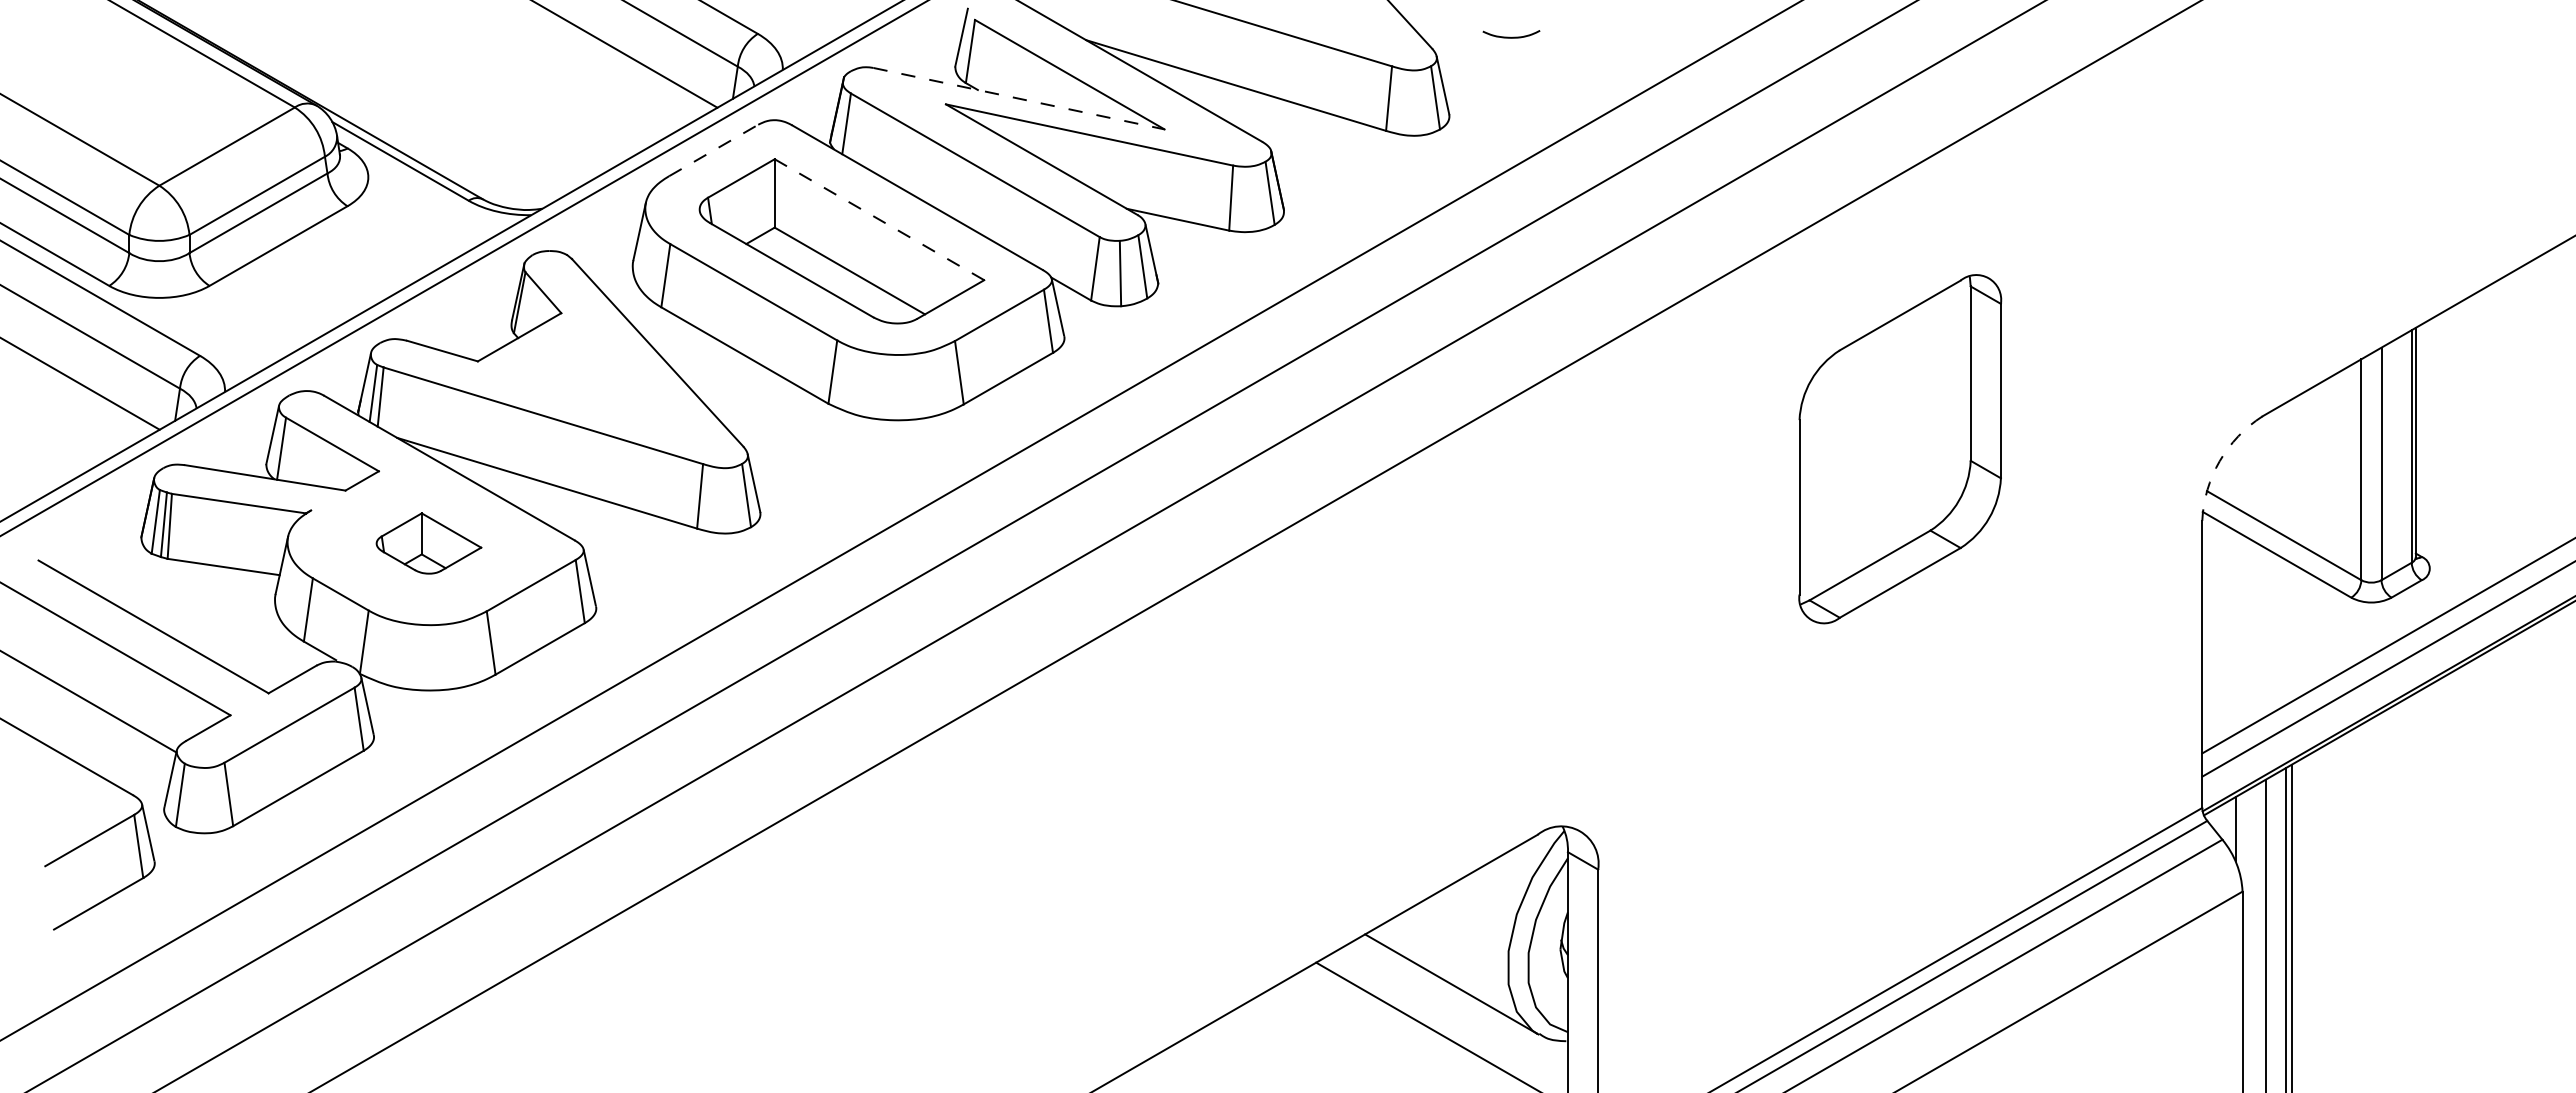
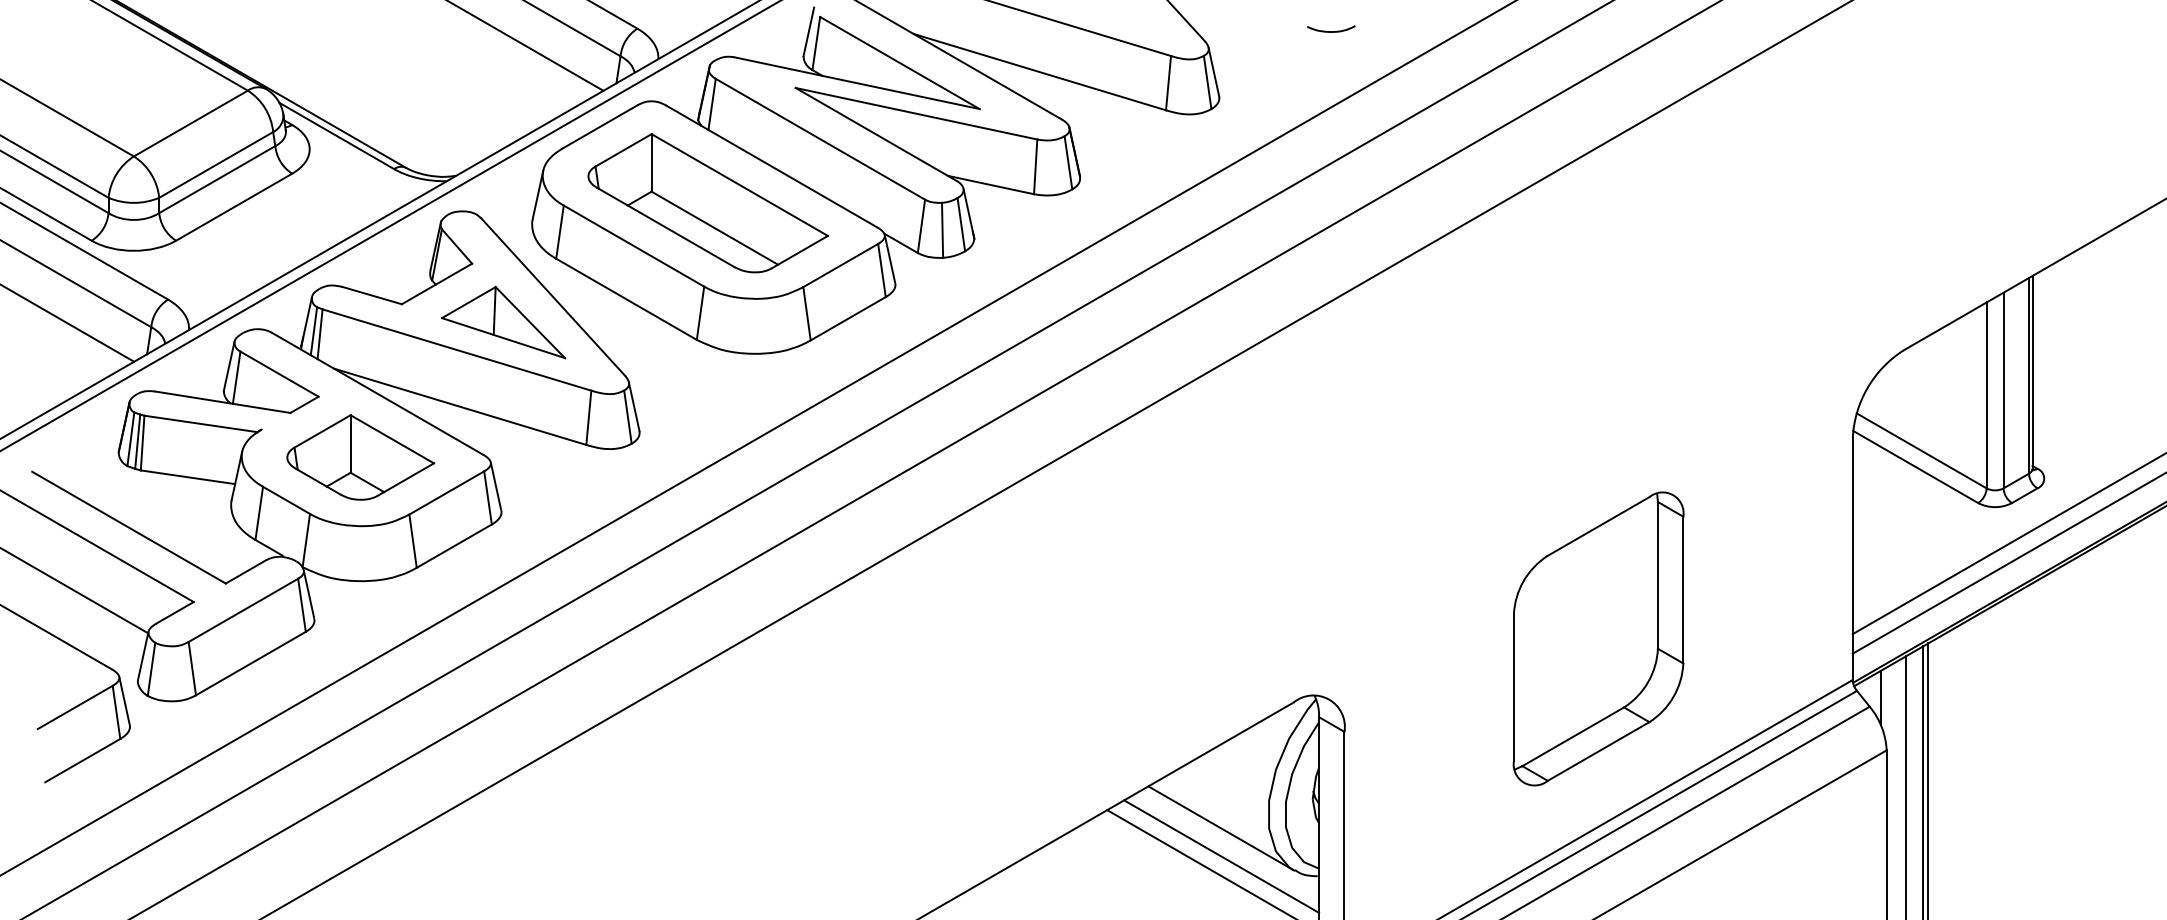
curve: (1510, 36) -> (1330, 30), moved
line: (1019, 98) -> (857, 83), dashed -> solid
line: (714, 150) -> (600, 126), dashed -> solid
line: (879, 219) -> (739, 184), dashed -> solid
part: (598, 382) -> (503, 322), added
part: (1900, 449) -> (1598, 639), moved
arc: (2219, 461) -> (1867, 388), dashed -> solid
part: (428, 543) -> (360, 457), size x1.67
line: (1451, 1017) -> (1221, 856), added

